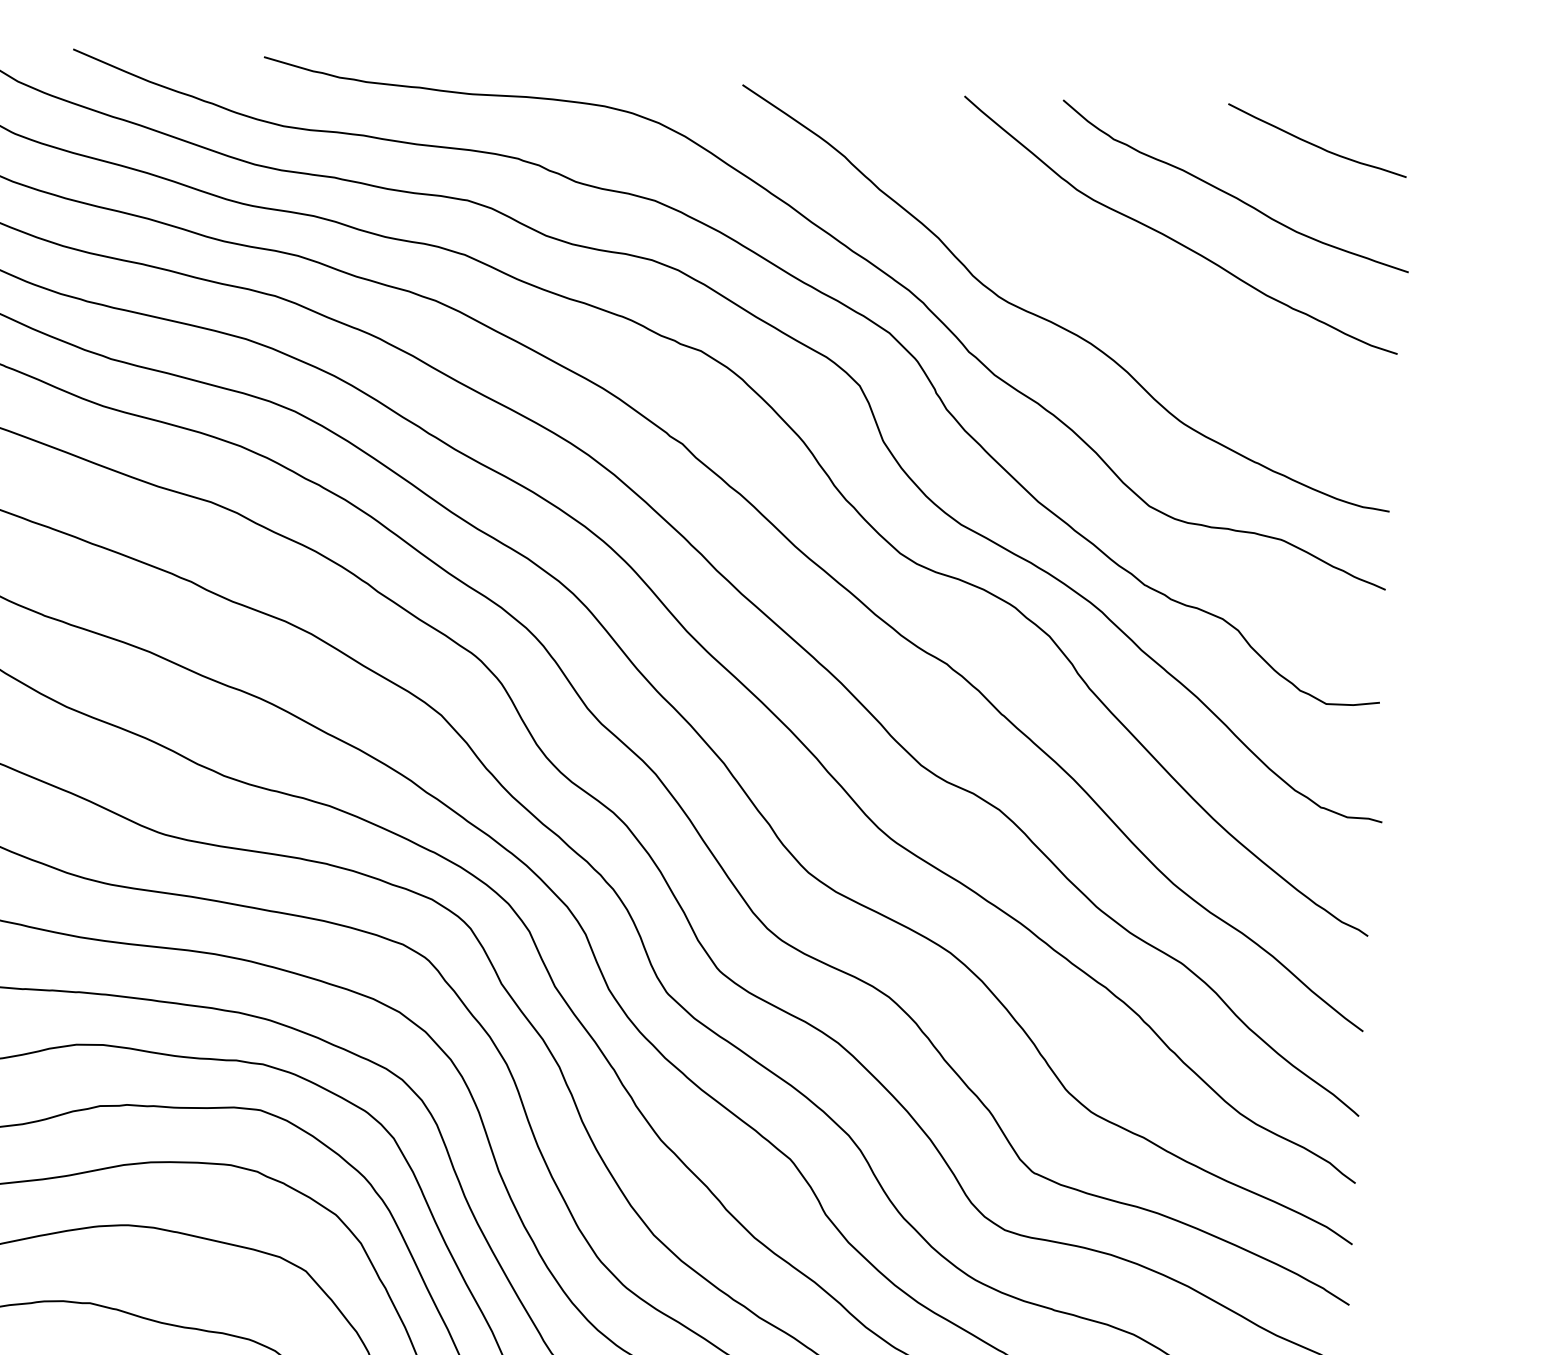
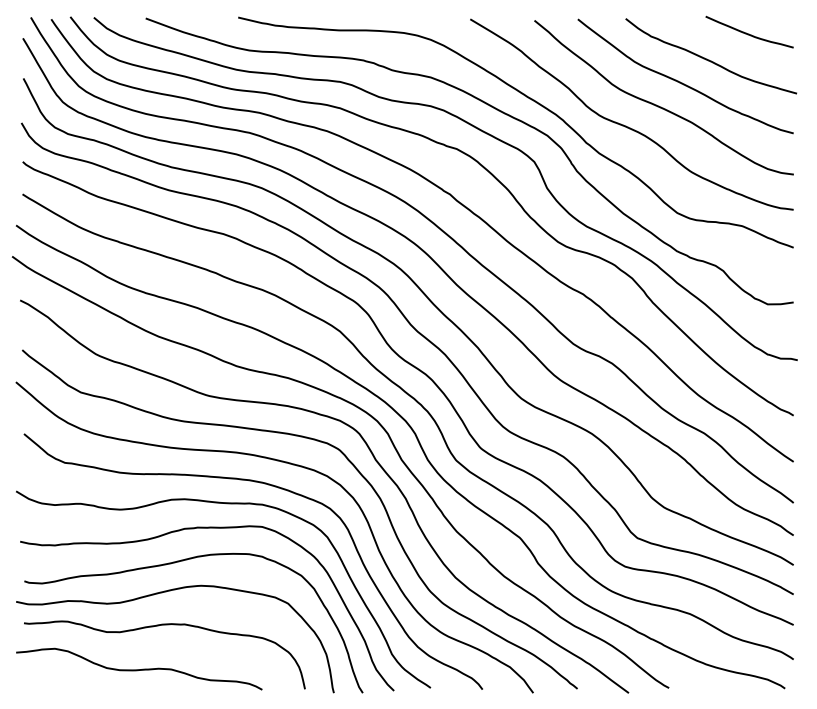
curve: (1127, 284) -> (661, 106), added

